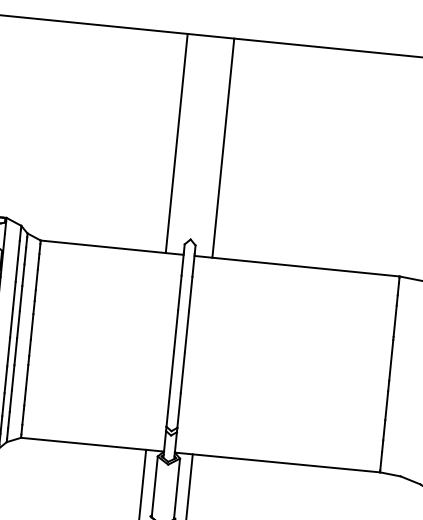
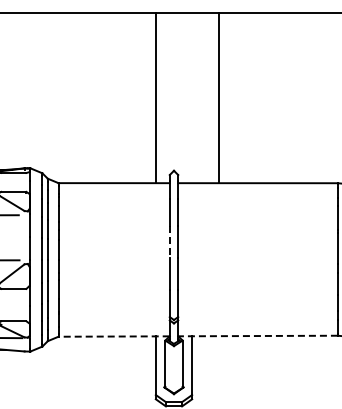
line: (223, 147) -> (219, 97), moved
line: (175, 331) -> (169, 242), solid -> dashed
line: (93, 444) -> (114, 336), solid -> dashed
line: (277, 463) -> (258, 336), solid -> dashed

